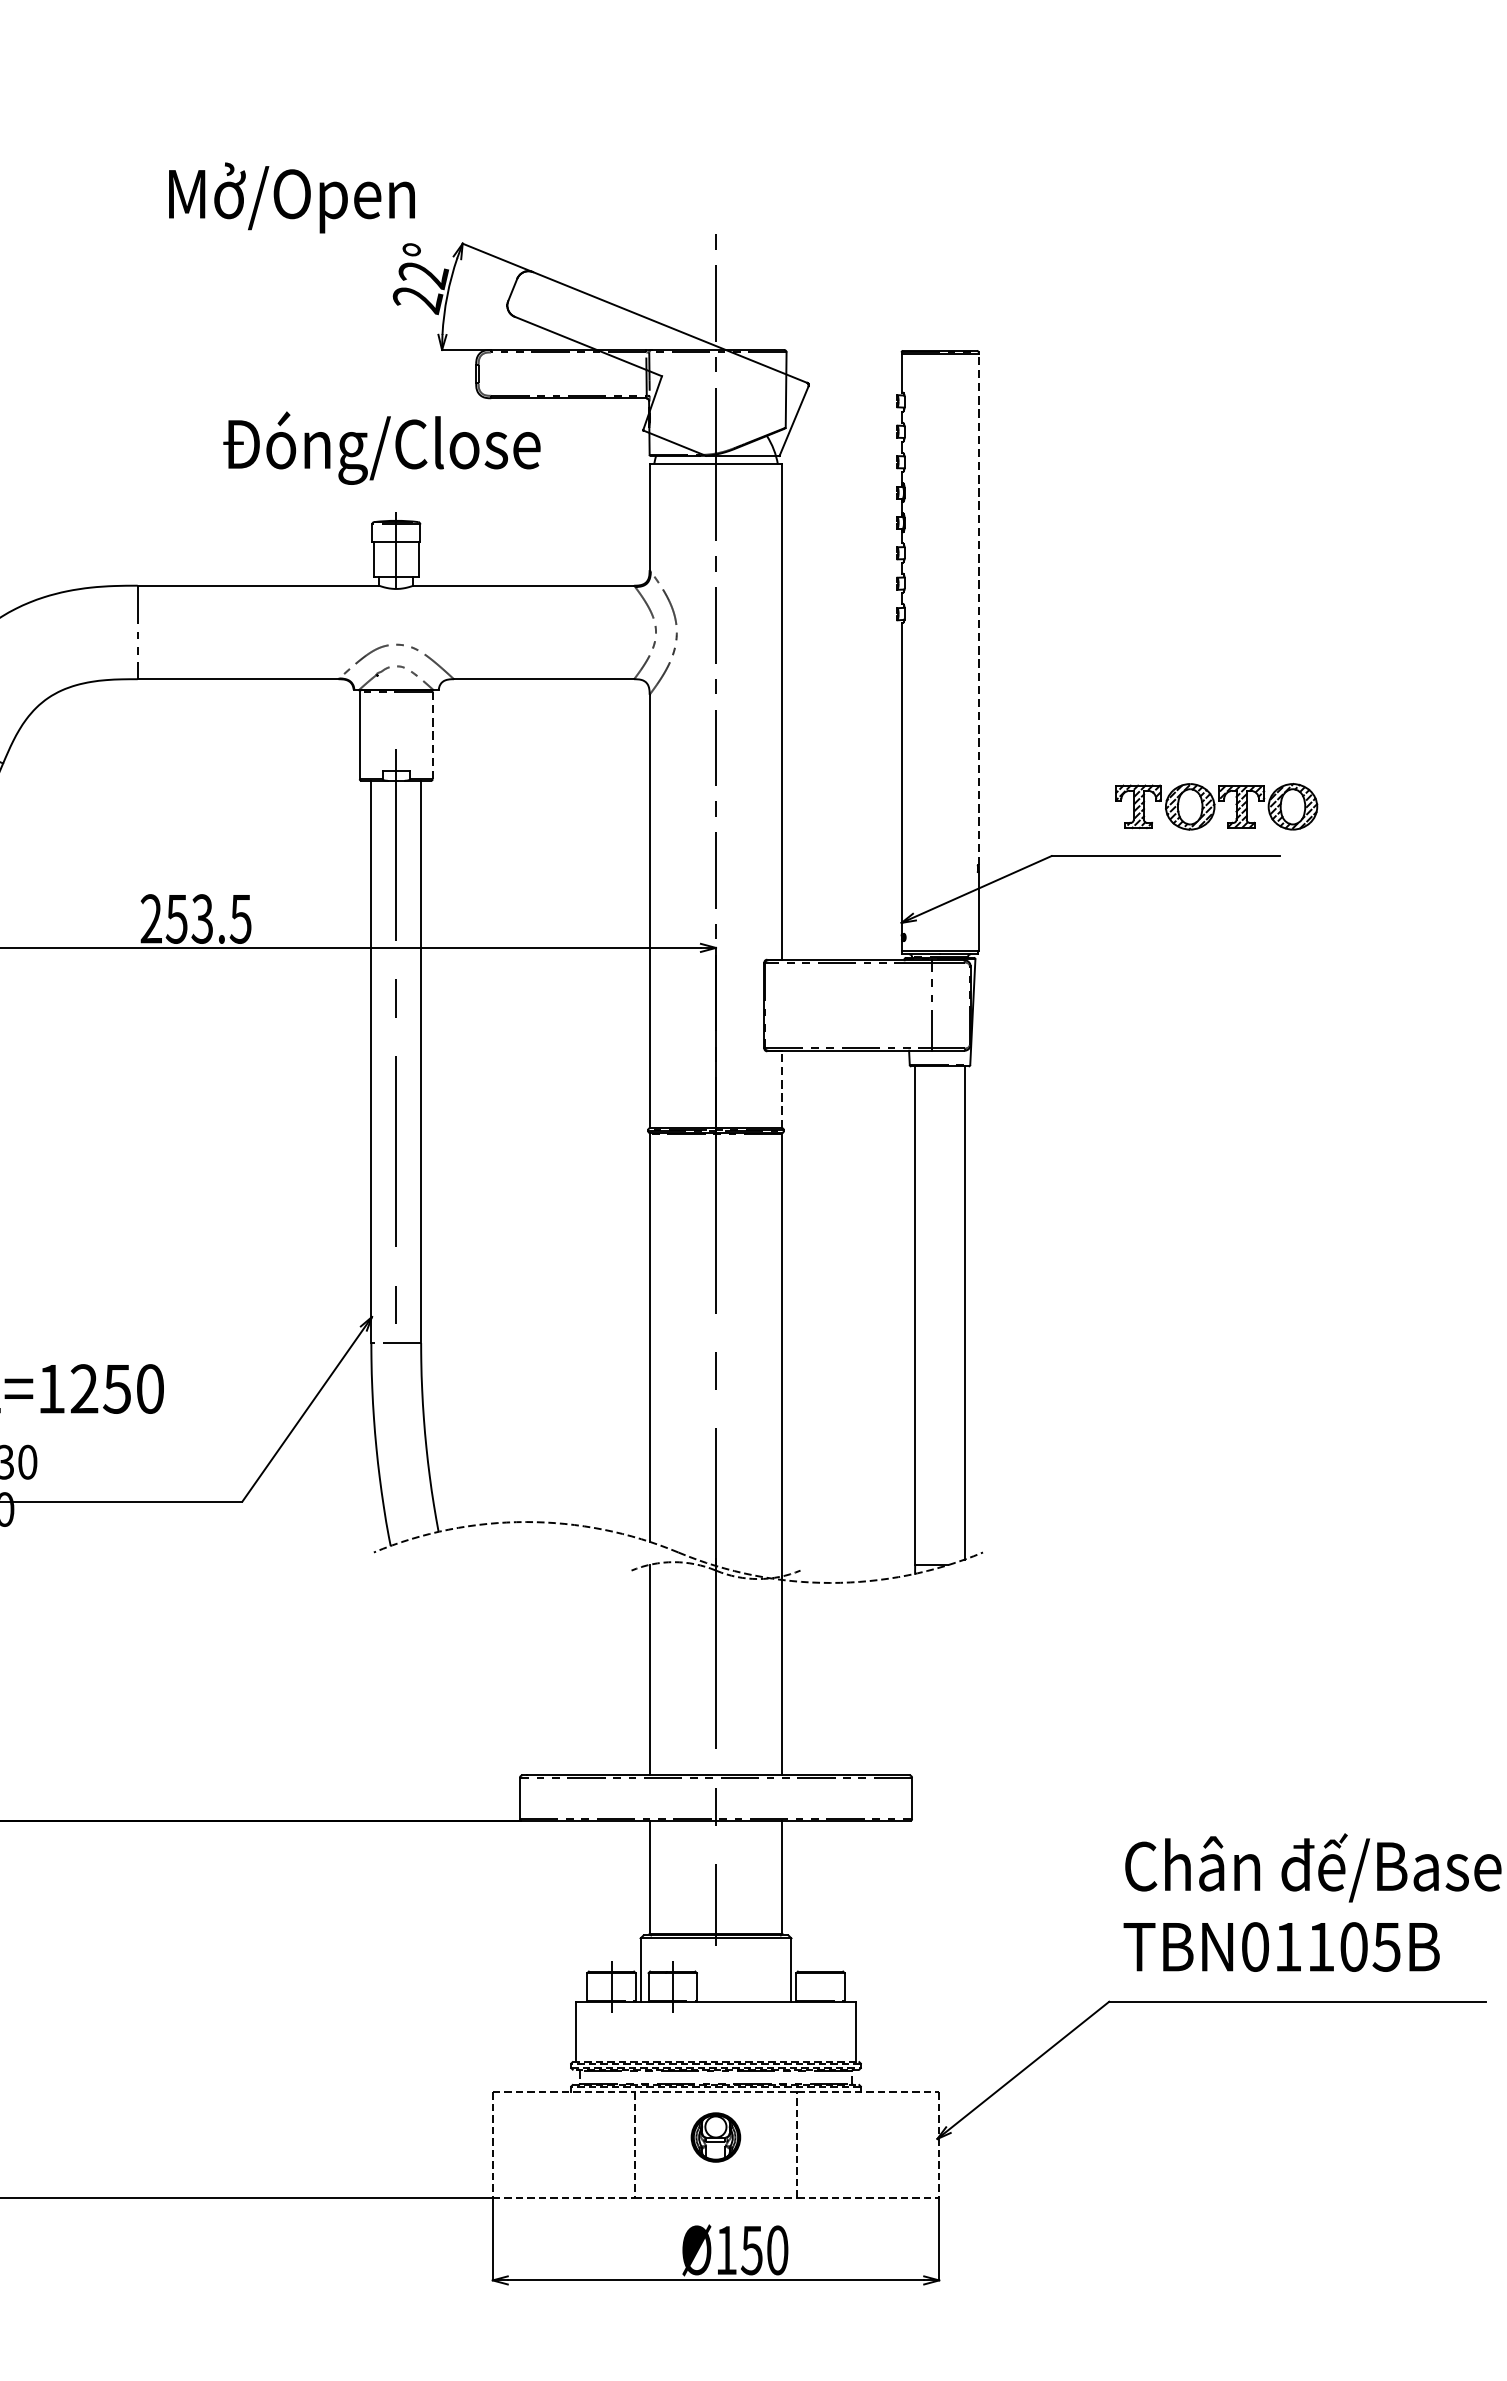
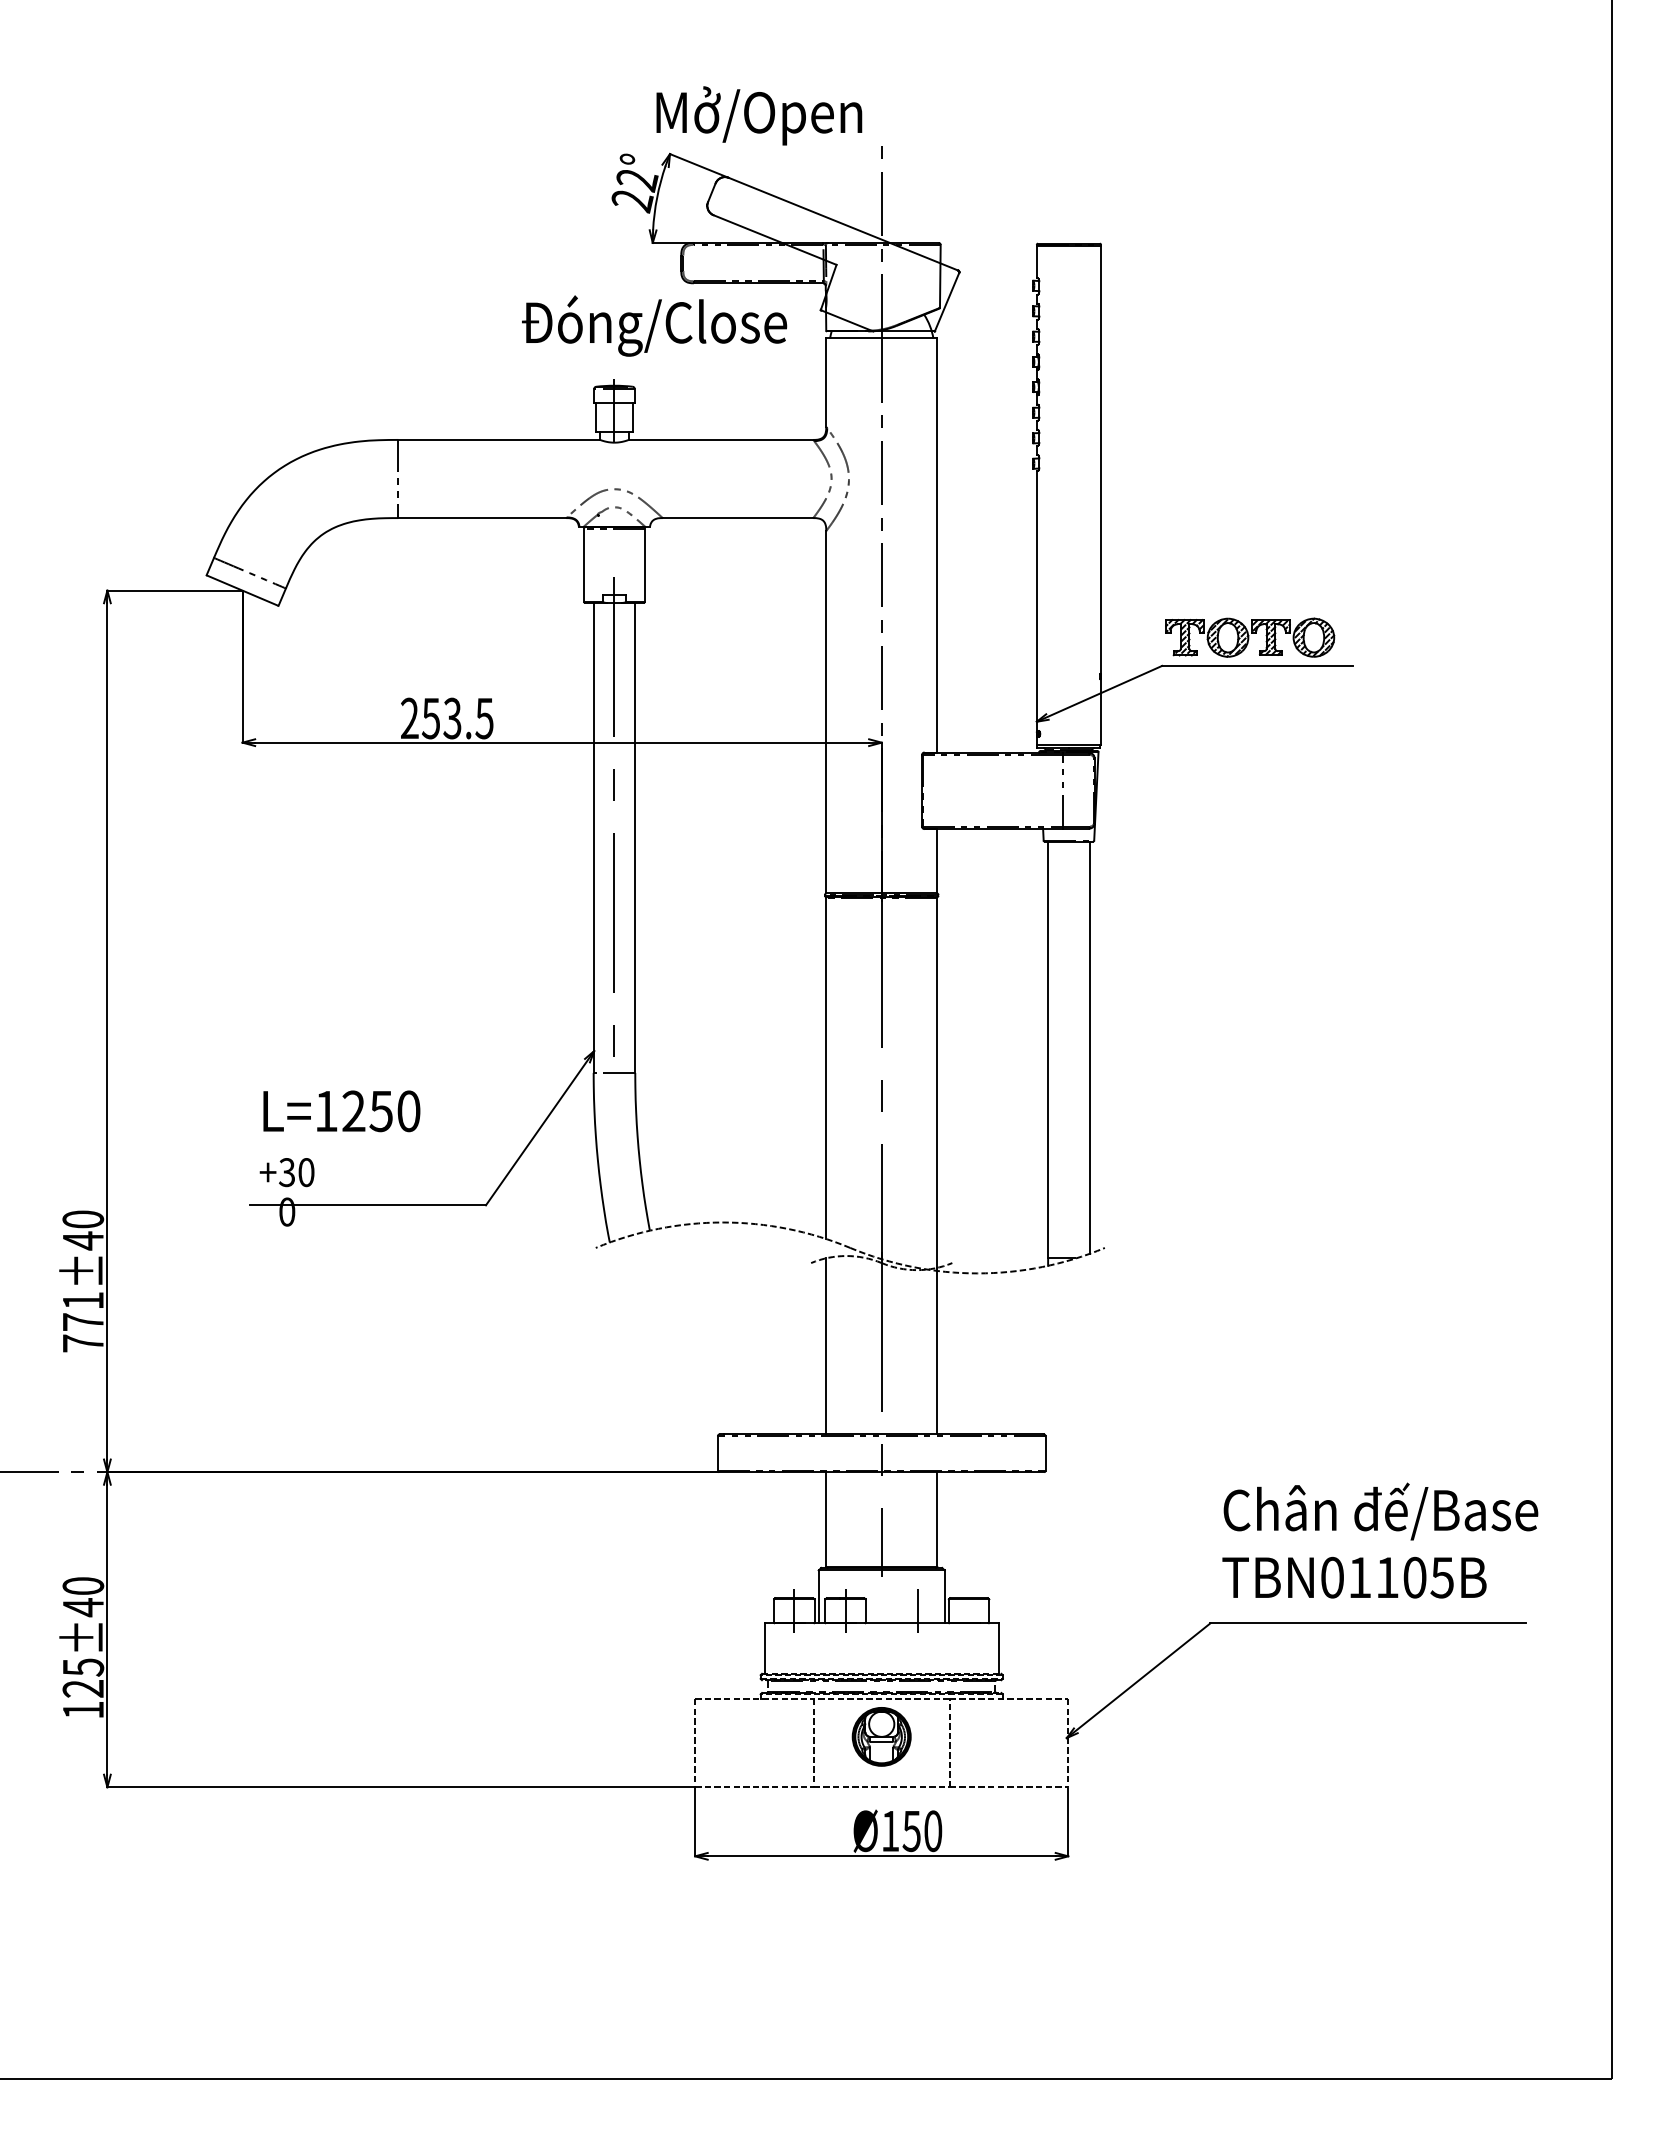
text: (292, 197) -> (759, 115), moved
text: (381, 447) -> (654, 325), moved
line: (978, 609) -> (1101, 459), dashed -> solid
line: (432, 735) -> (644, 565), dashed -> solid
part: (1217, 806) -> (1250, 637), moved
line: (782, 1088) -> (937, 860), dashed -> solid
line: (758, 1986) -> (917, 1610), added
part: (715, 2137) -> (881, 1736), size x1.43

